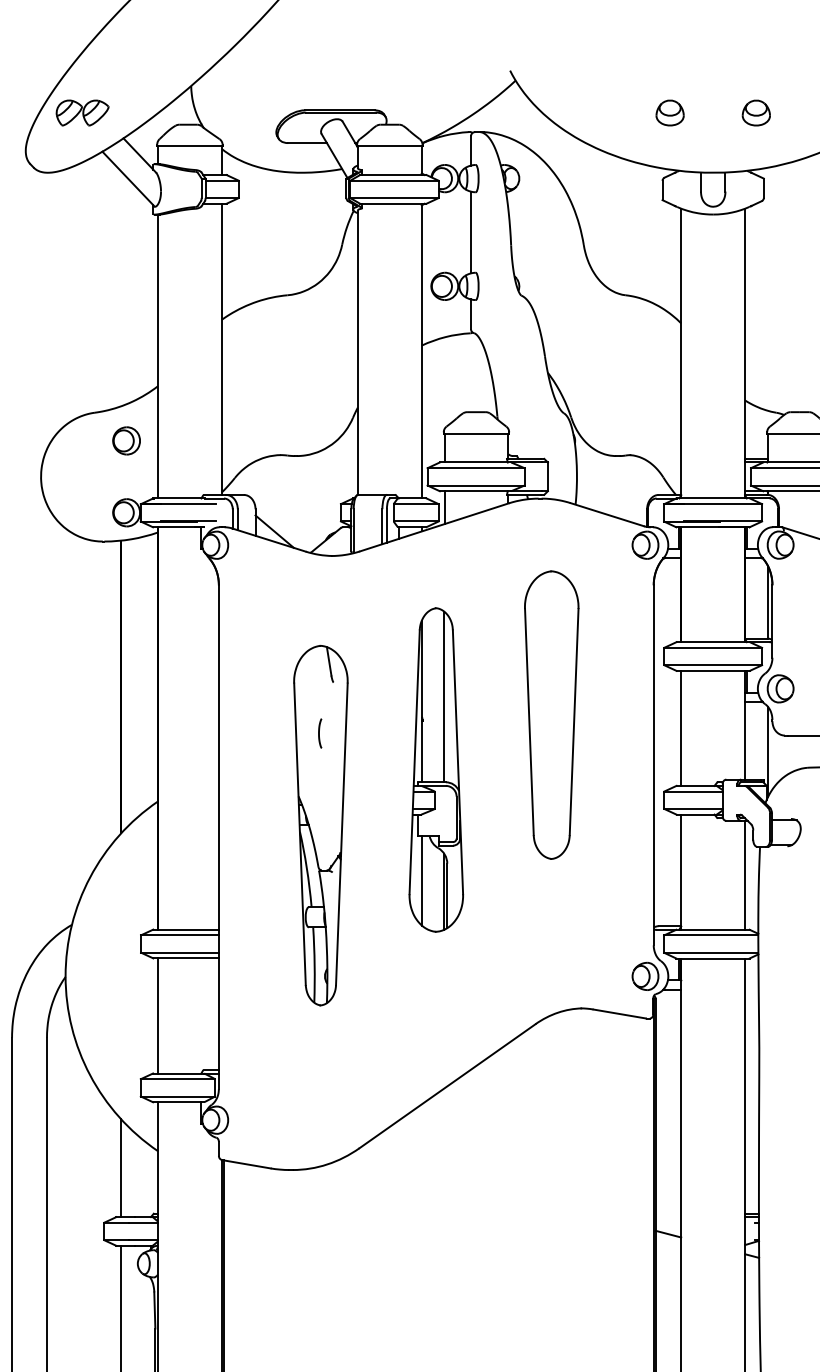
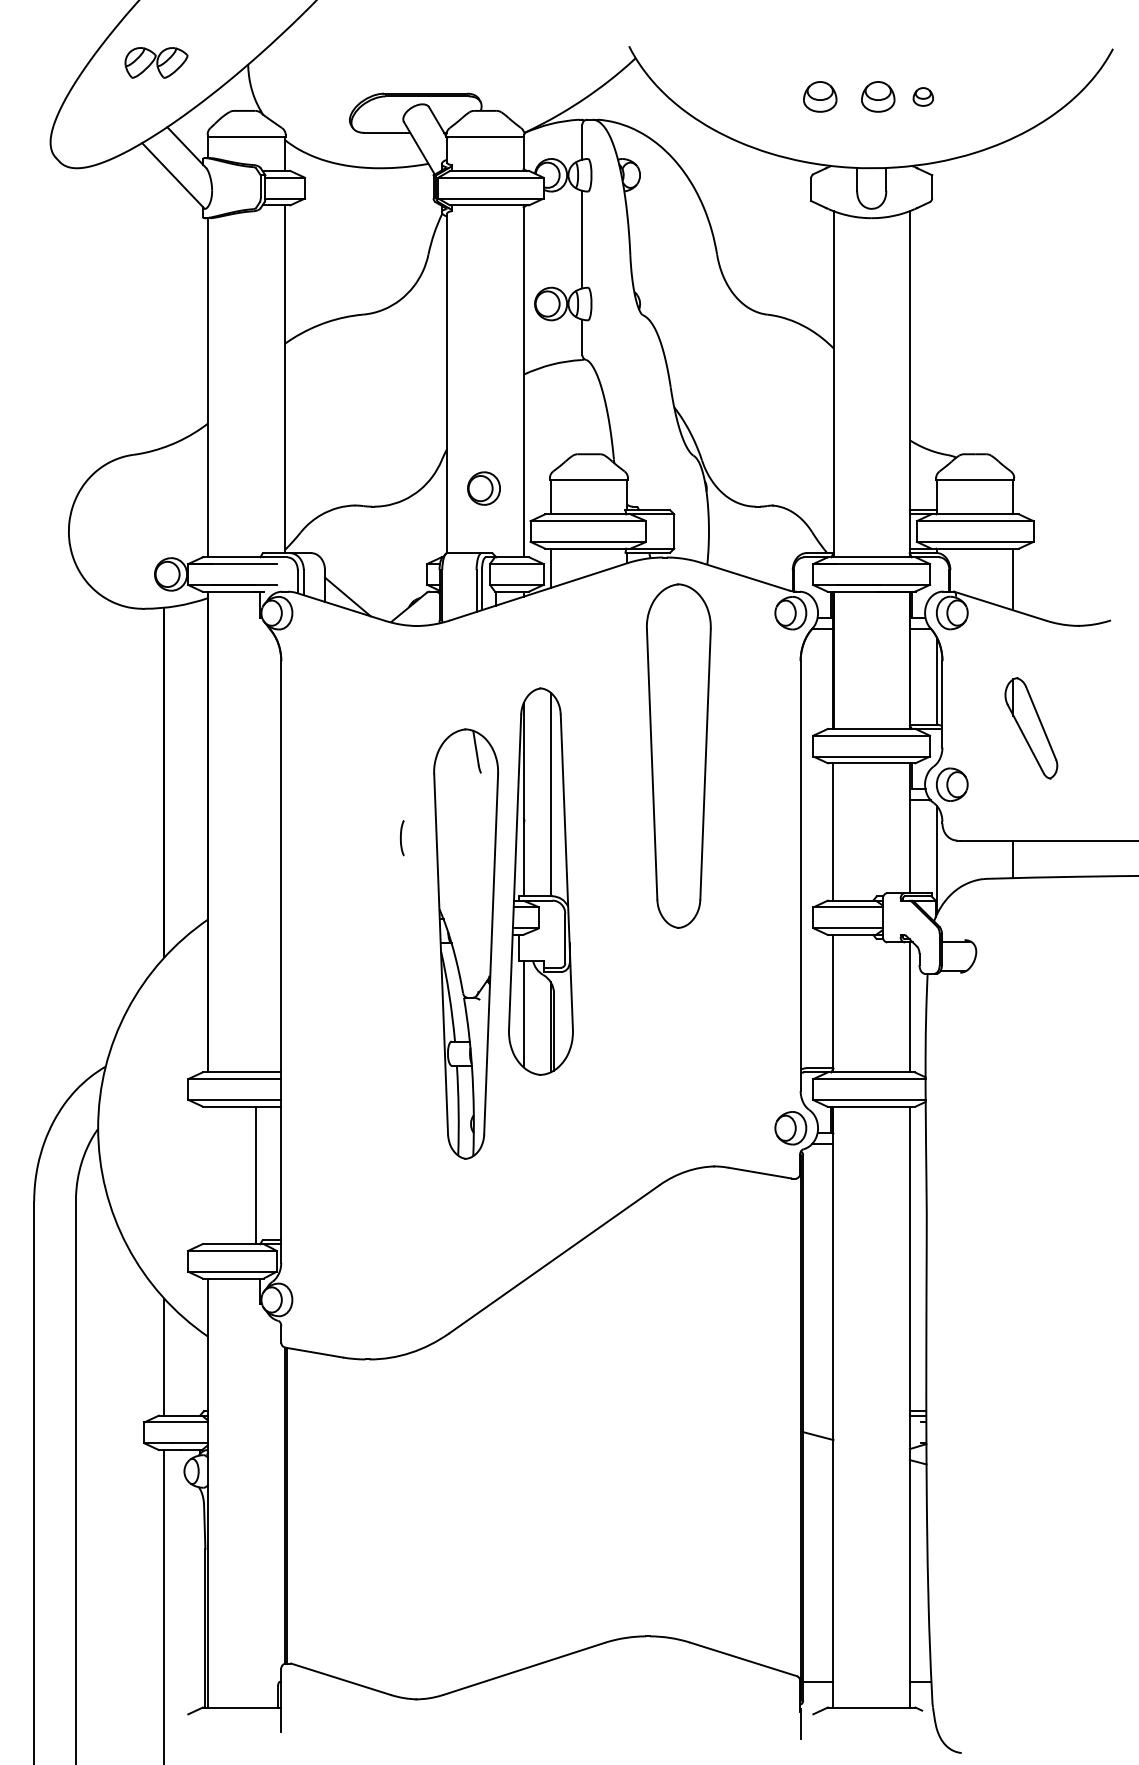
part: (82, 112) -> (156, 62), moved
part: (718, 112) -> (878, 96), added
part: (756, 112) -> (923, 96), size x0.6
part: (126, 440) -> (483, 488), moved
part: (551, 714) -> (678, 755), moved
part: (320, 825) -> (465, 943), moved
line: (157, 1016) -> (256, 1175), moved

